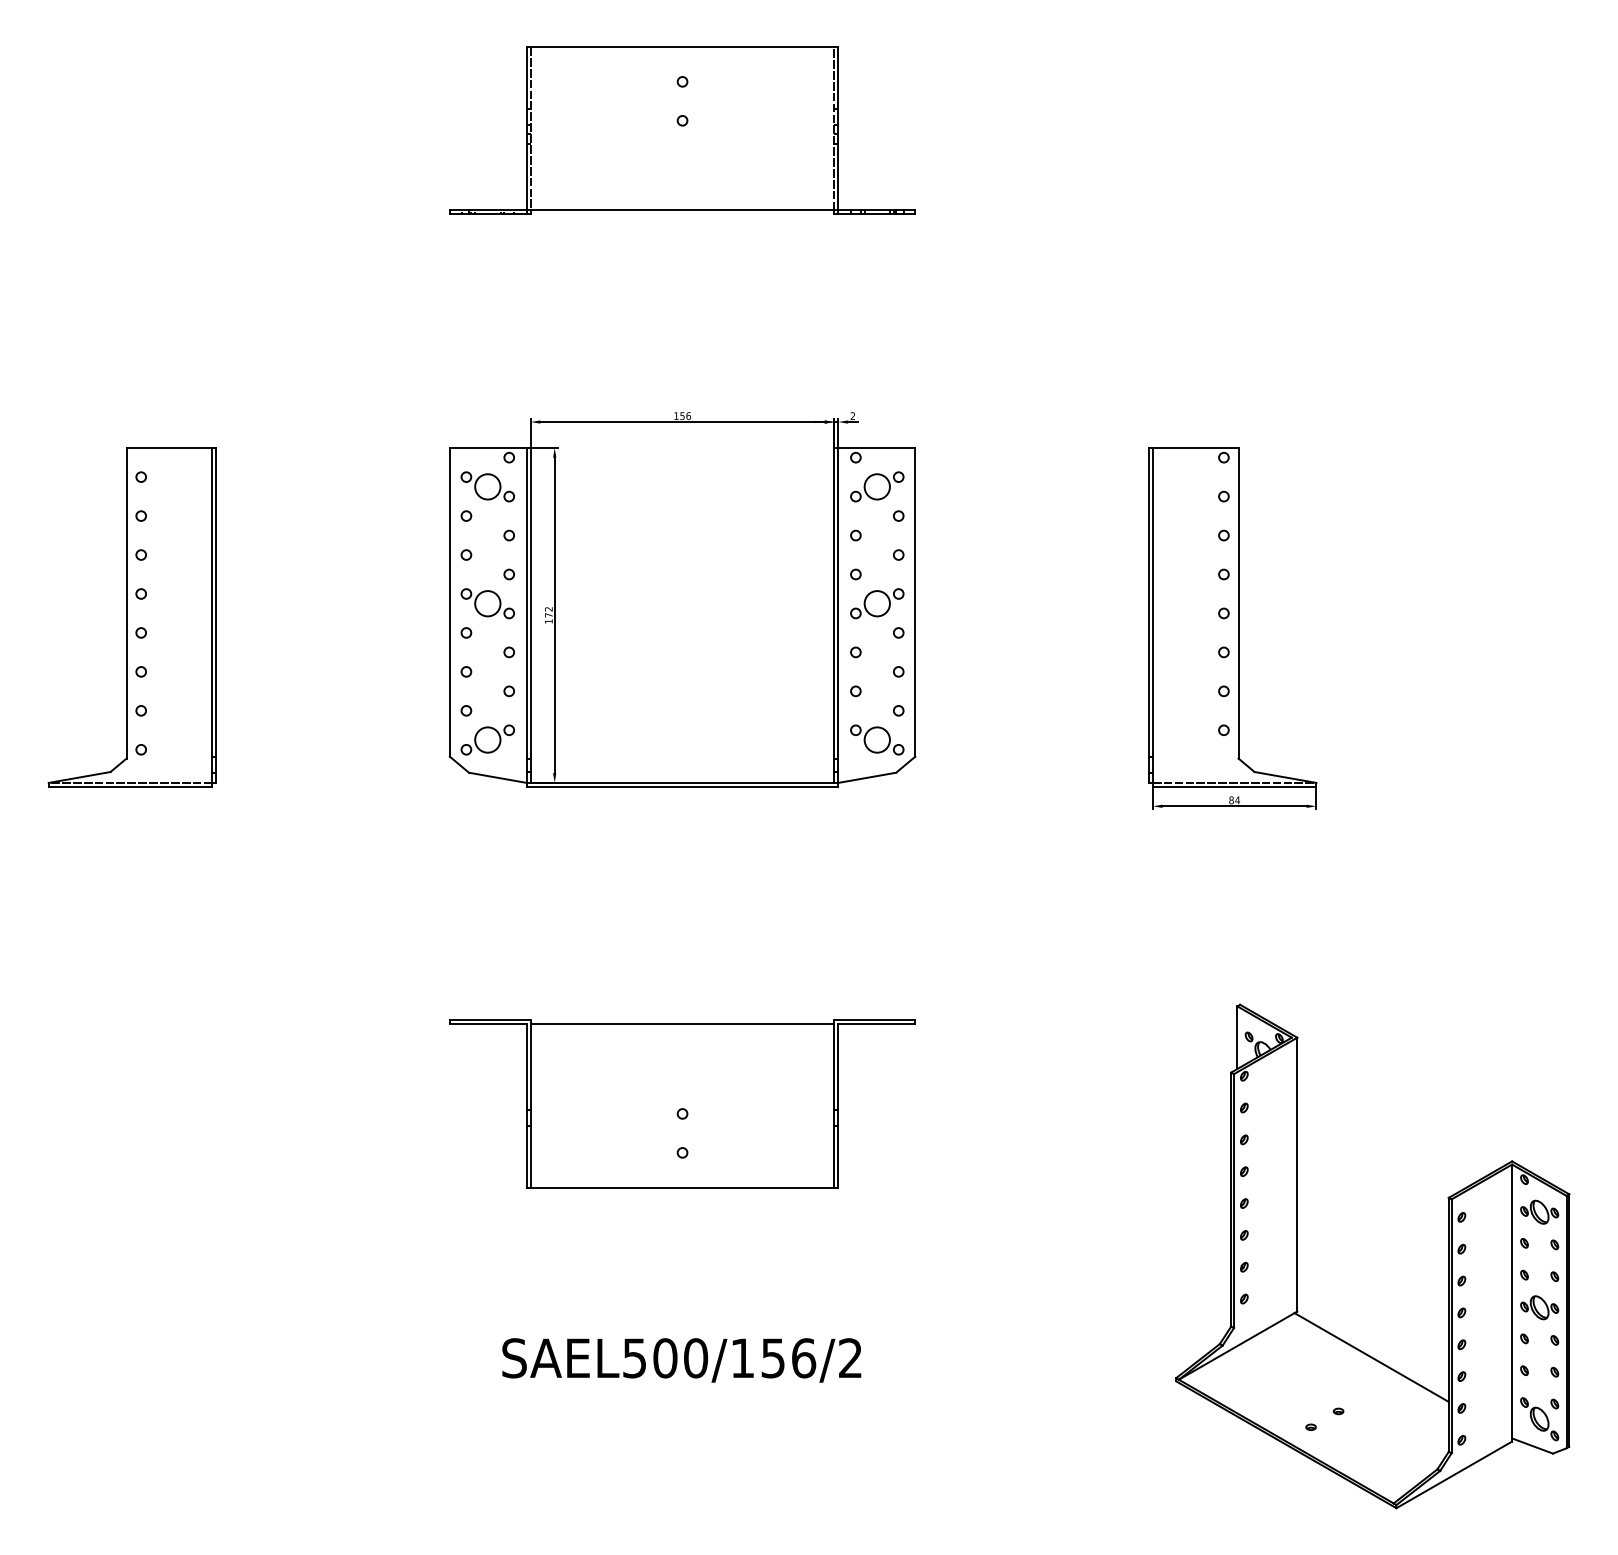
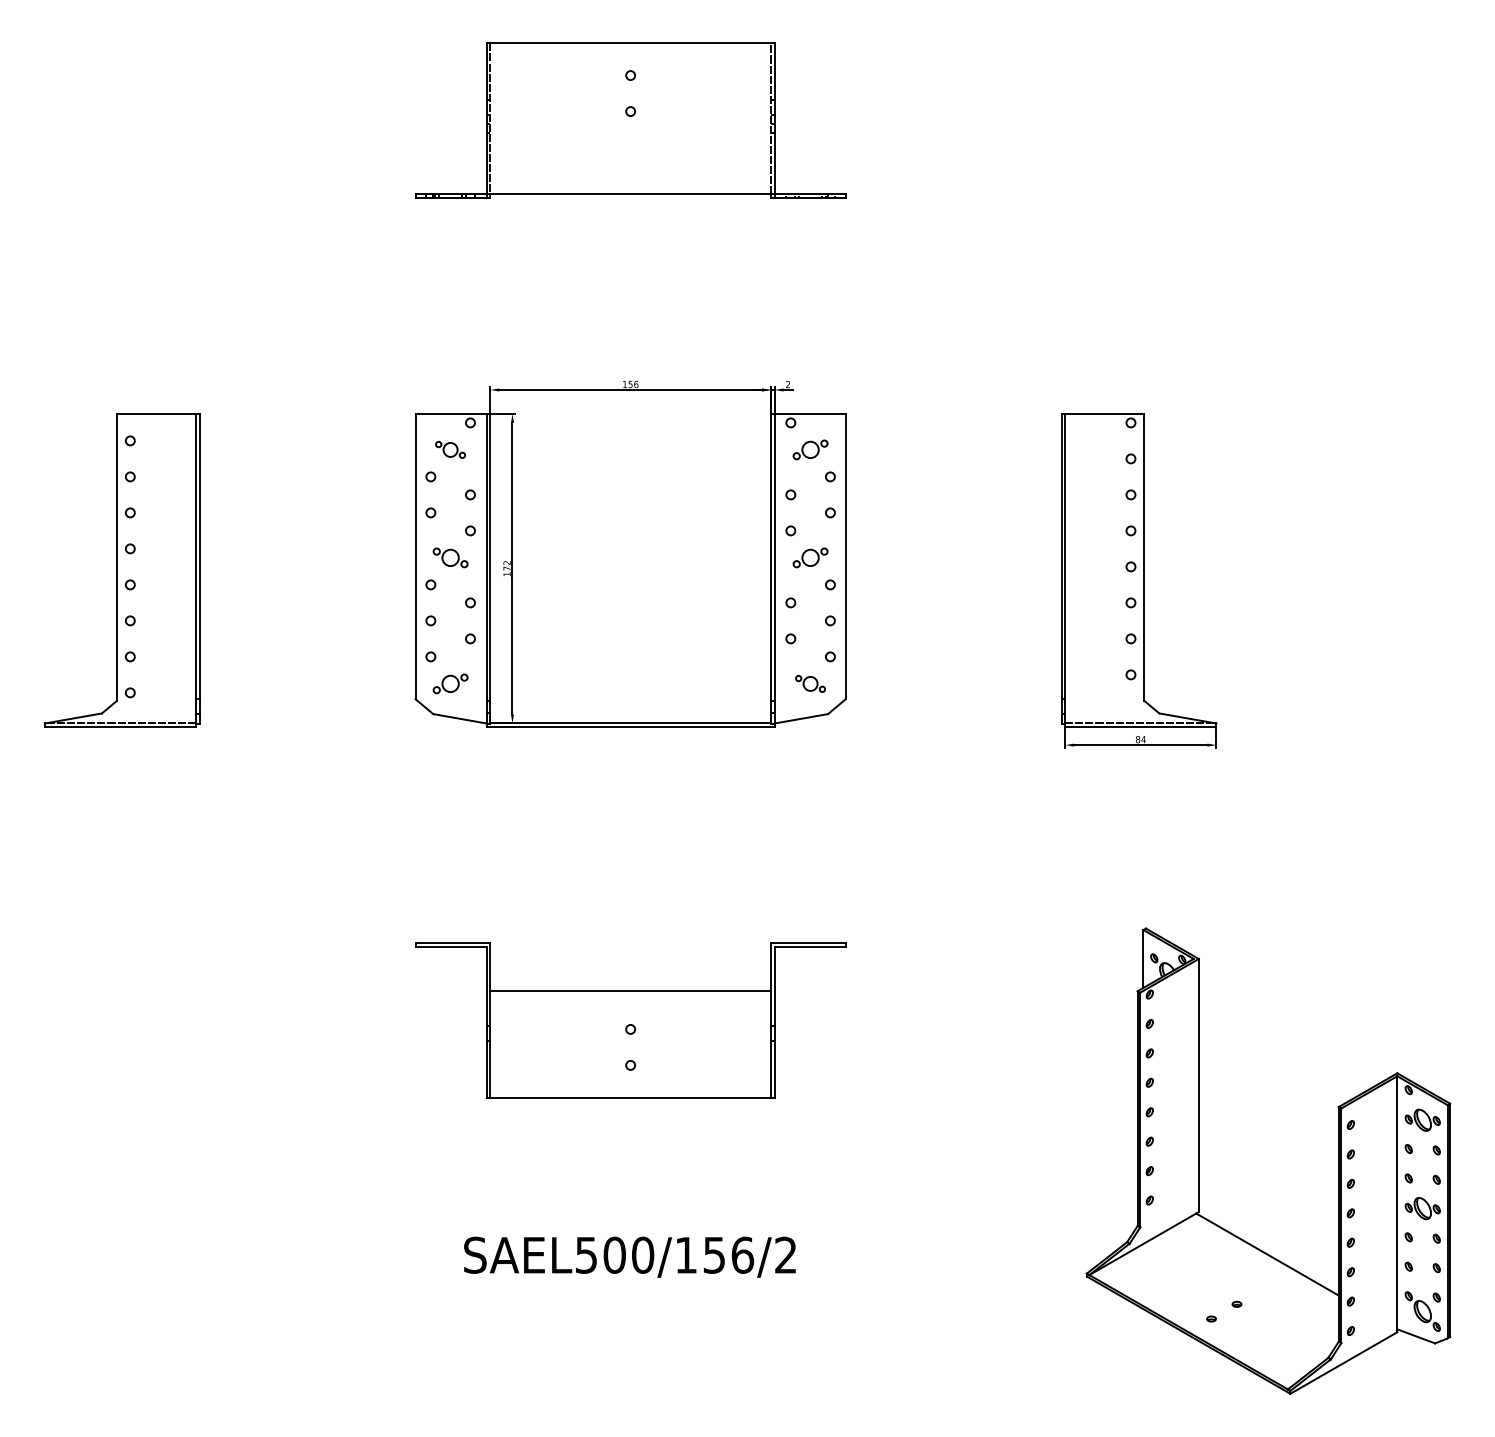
part: (487, 486) -> (450, 449), size x0.6
part: (877, 486) -> (810, 449), size x0.7
part: (487, 603) -> (450, 557), size x0.7
part: (877, 603) -> (810, 557), size x0.7
part: (487, 739) -> (450, 683), size x0.7
part: (877, 739) -> (810, 683), size x0.6
line: (682, 1024) -> (630, 990), moved

